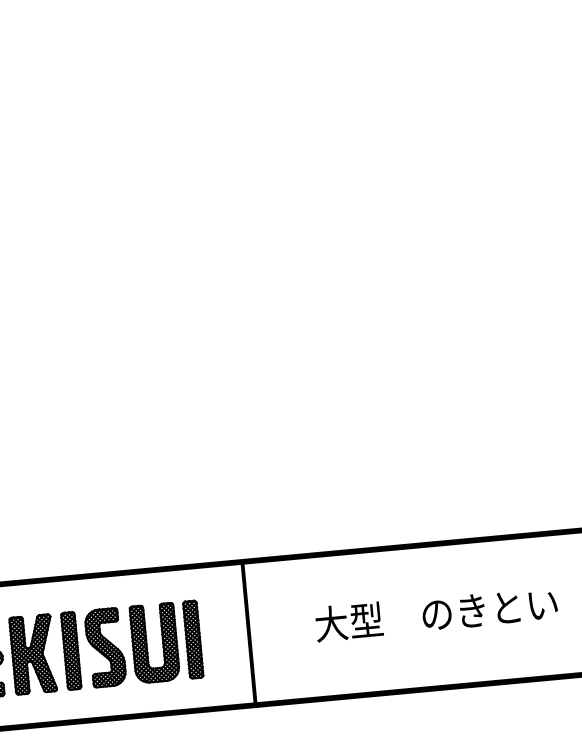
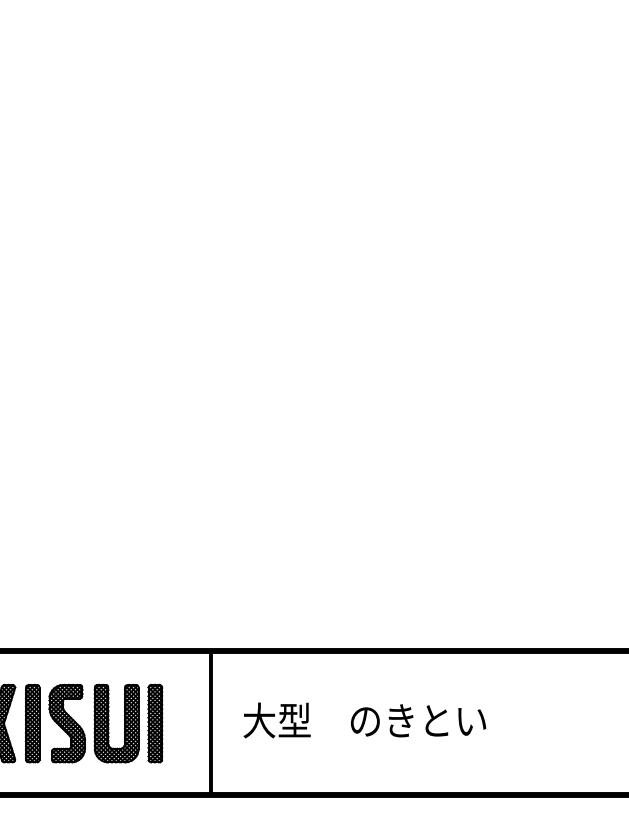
text: (436, 613) -> (364, 720), moved

